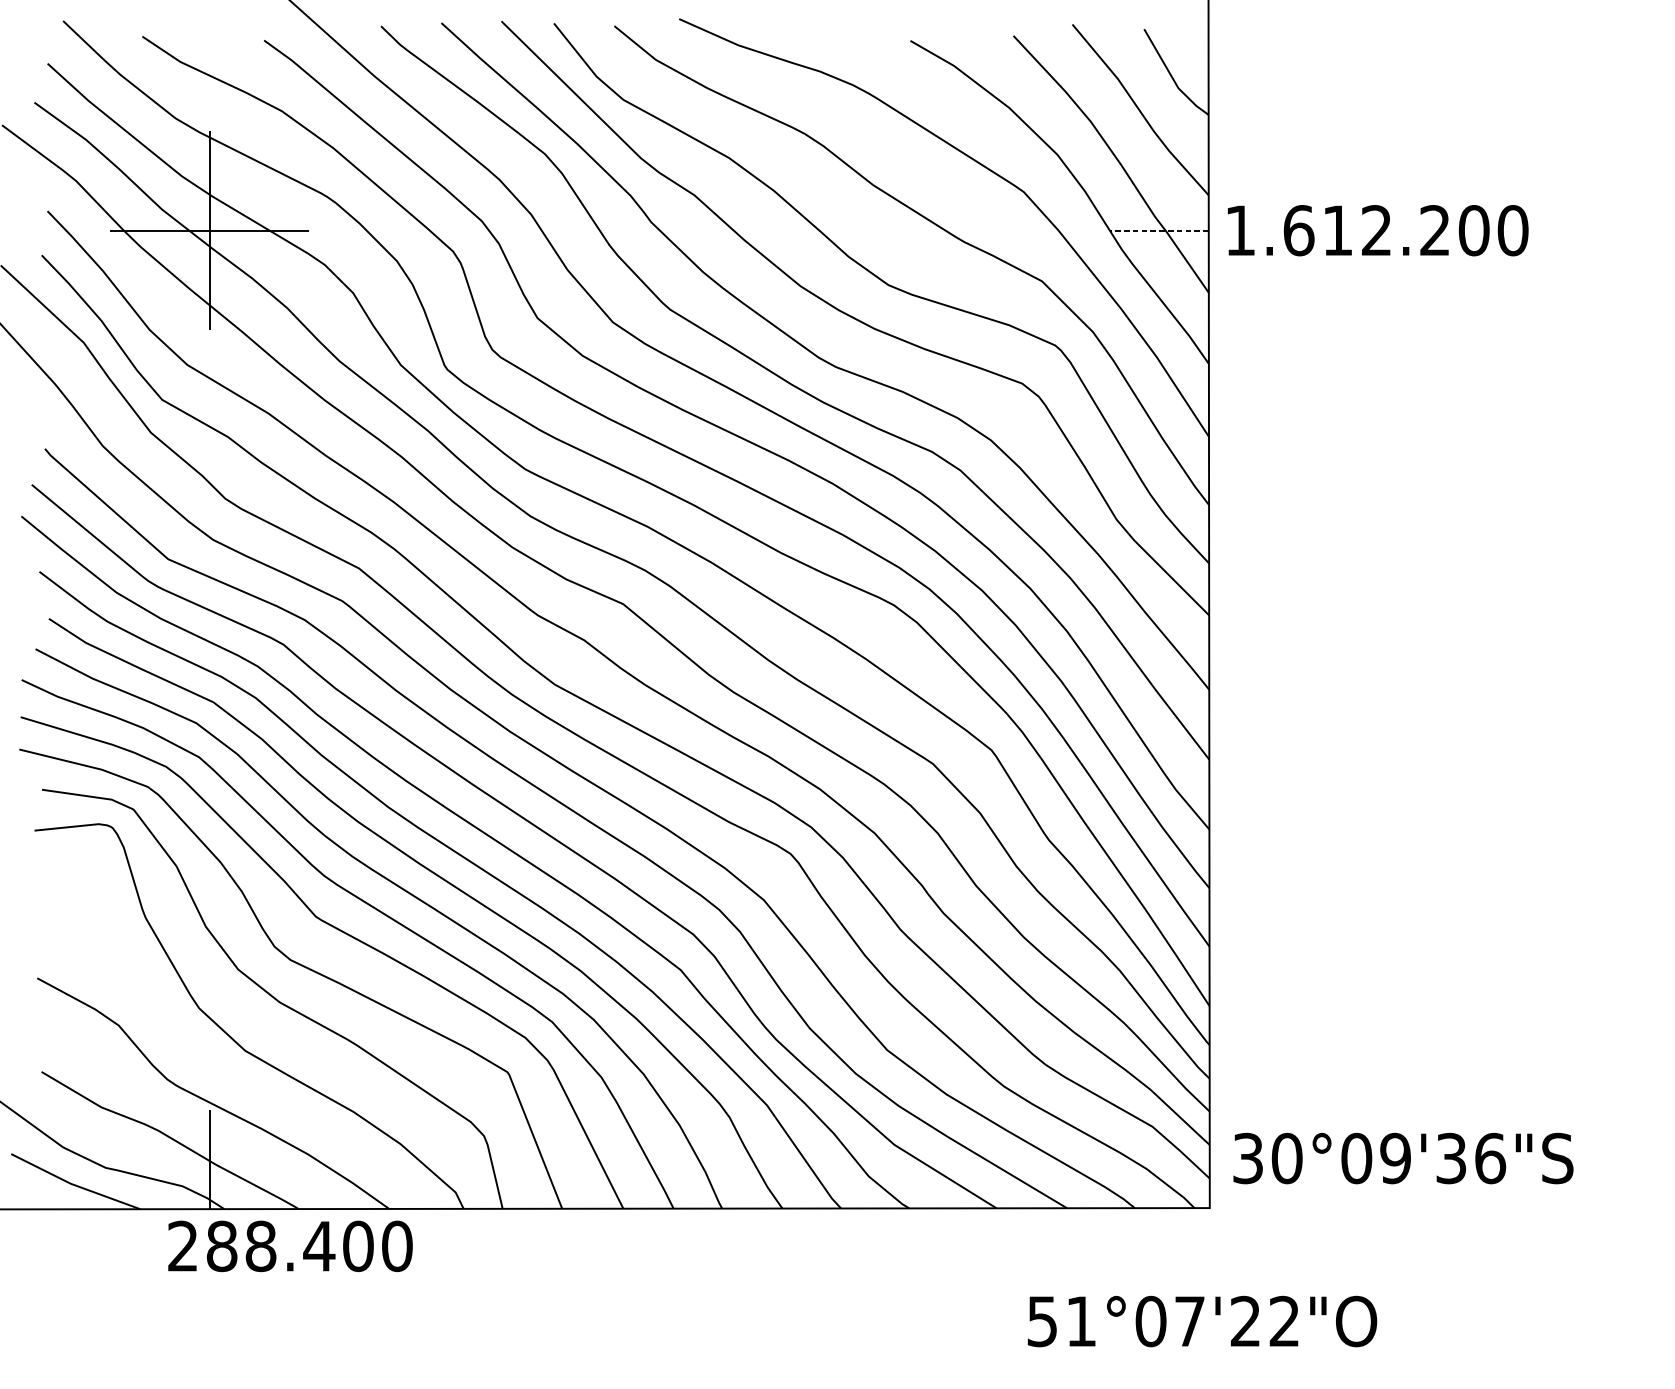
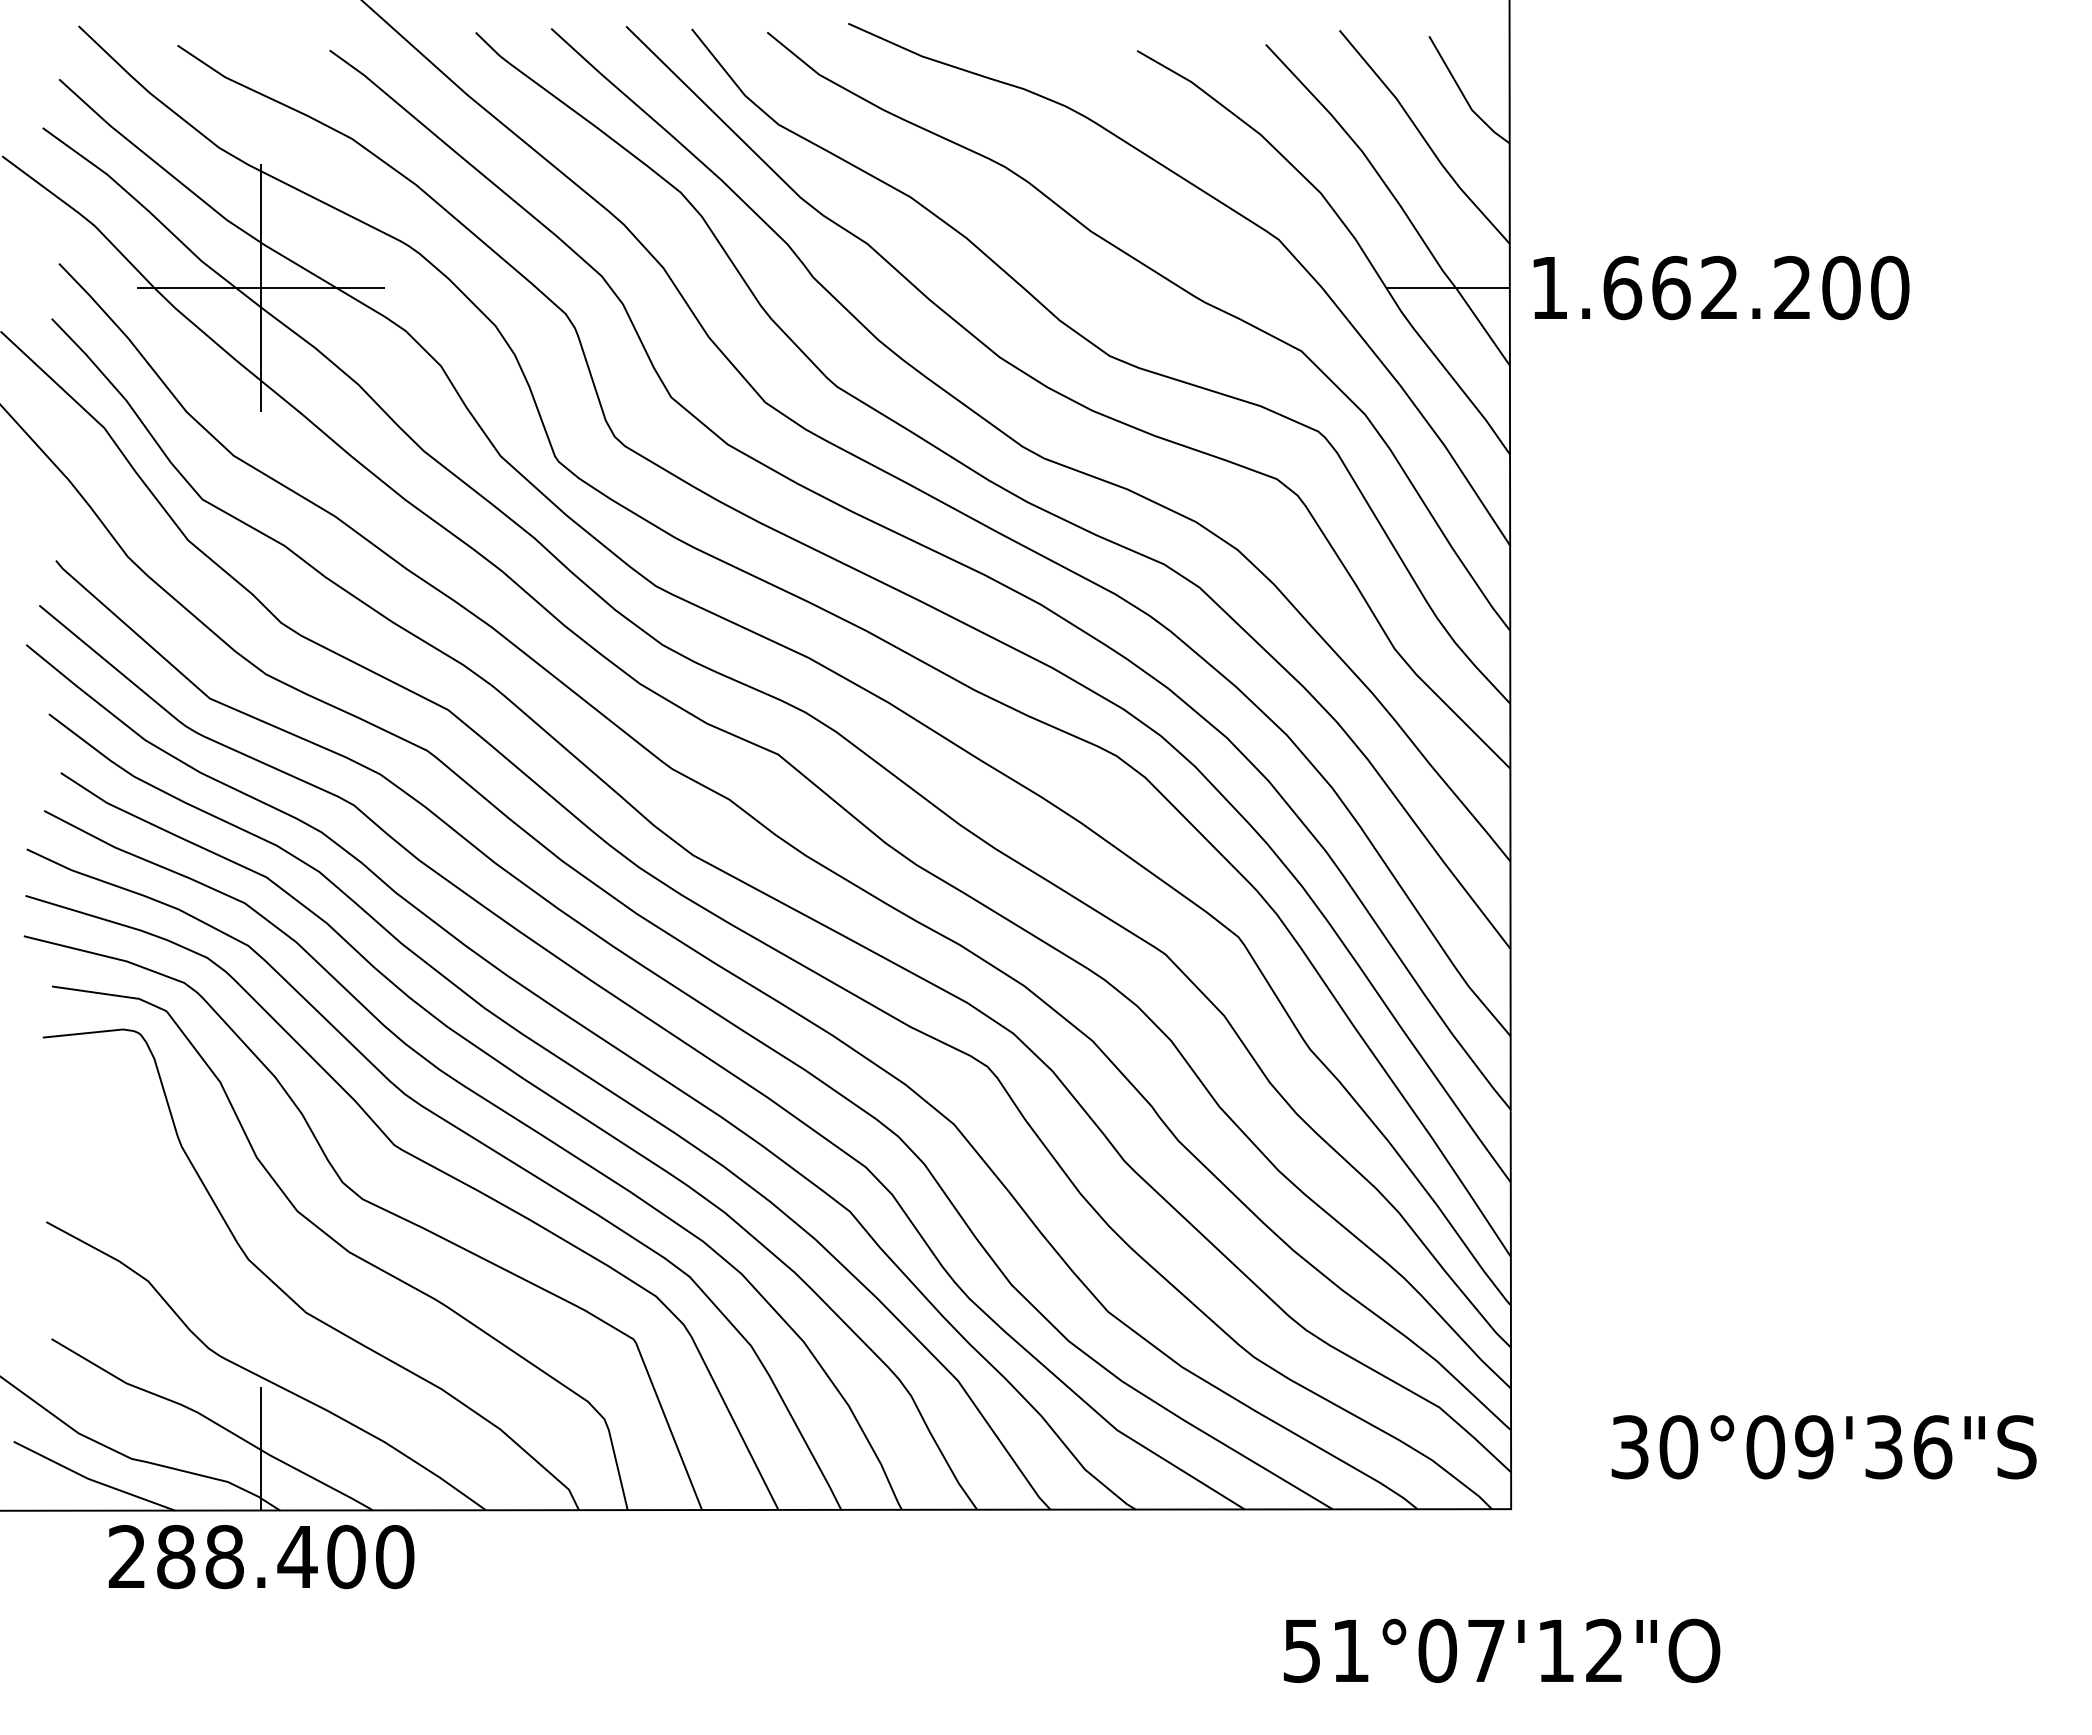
line: (1158, 230) -> (1447, 287), dashed -> solid
text: (1338, 230) -> (1671, 287), 1.612.200 -> 1.662.200
text: (1402, 1158) -> (1823, 1447), moved
text: (290, 1246) -> (261, 1557), moved
text: (1245, 1320) -> (1555, 1649), 51°07'22"O -> 51°07'12"O

